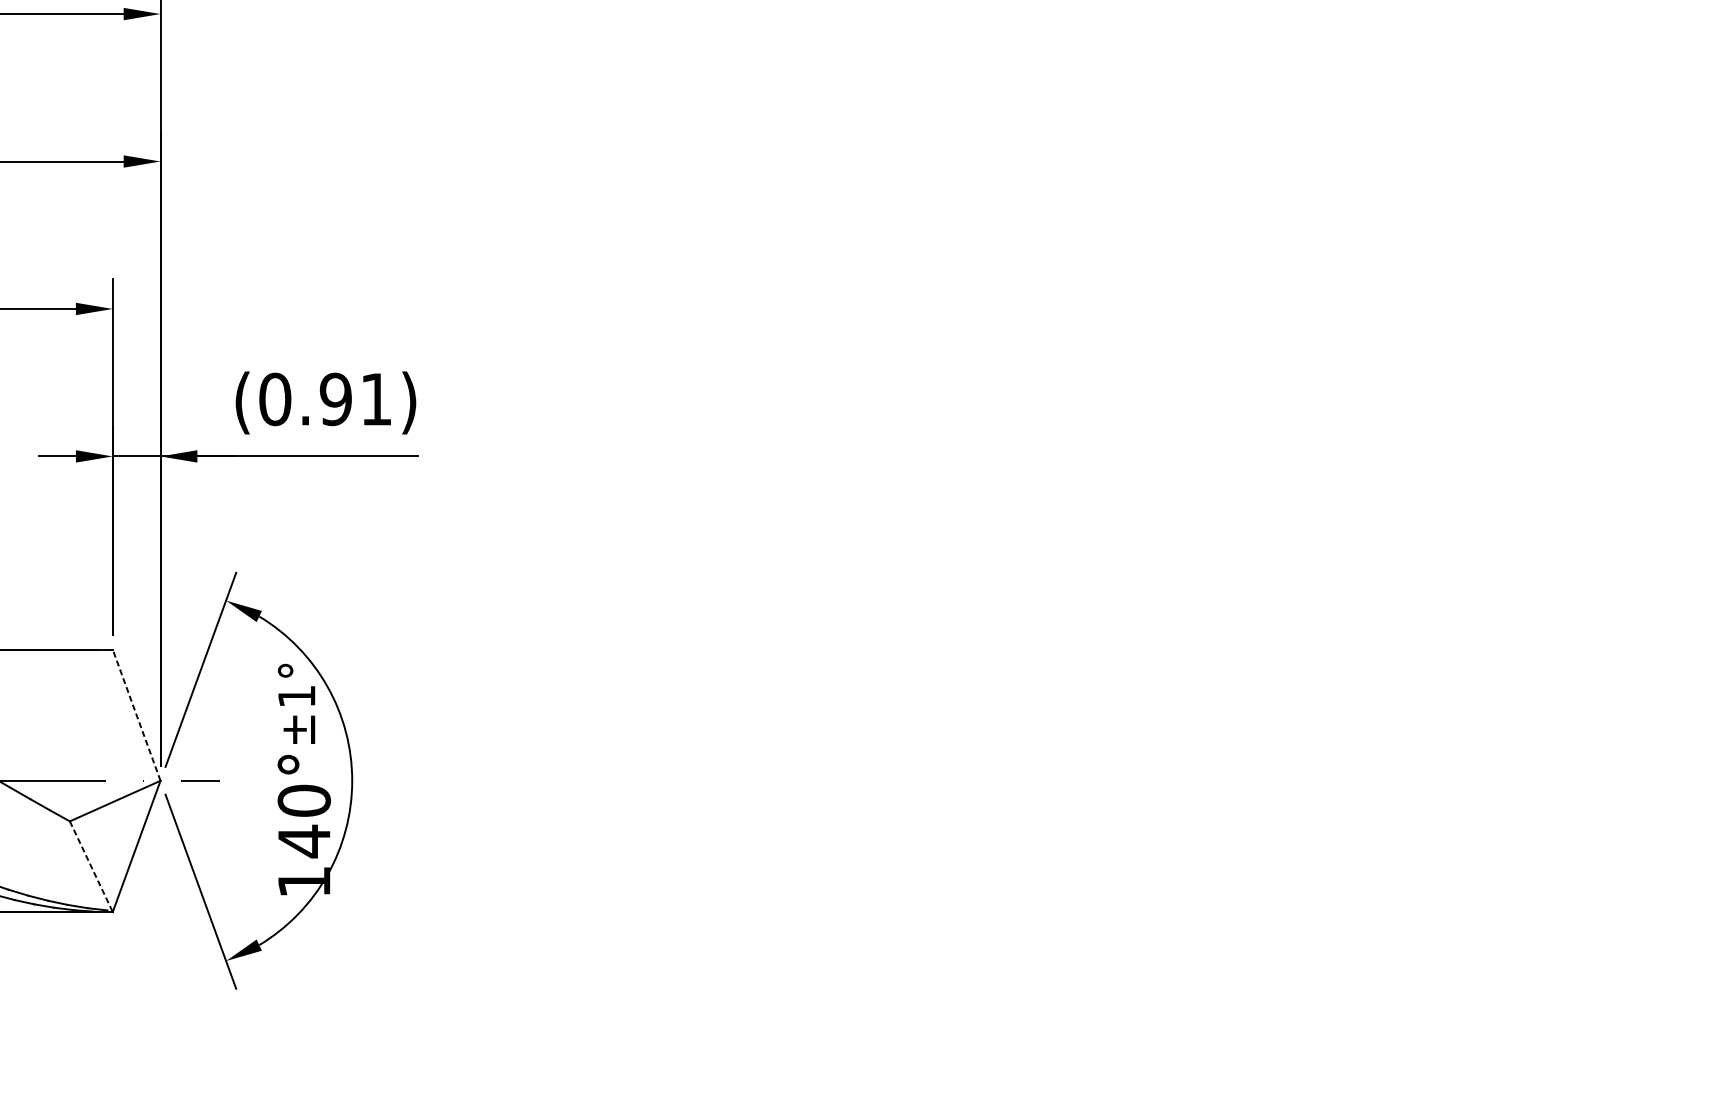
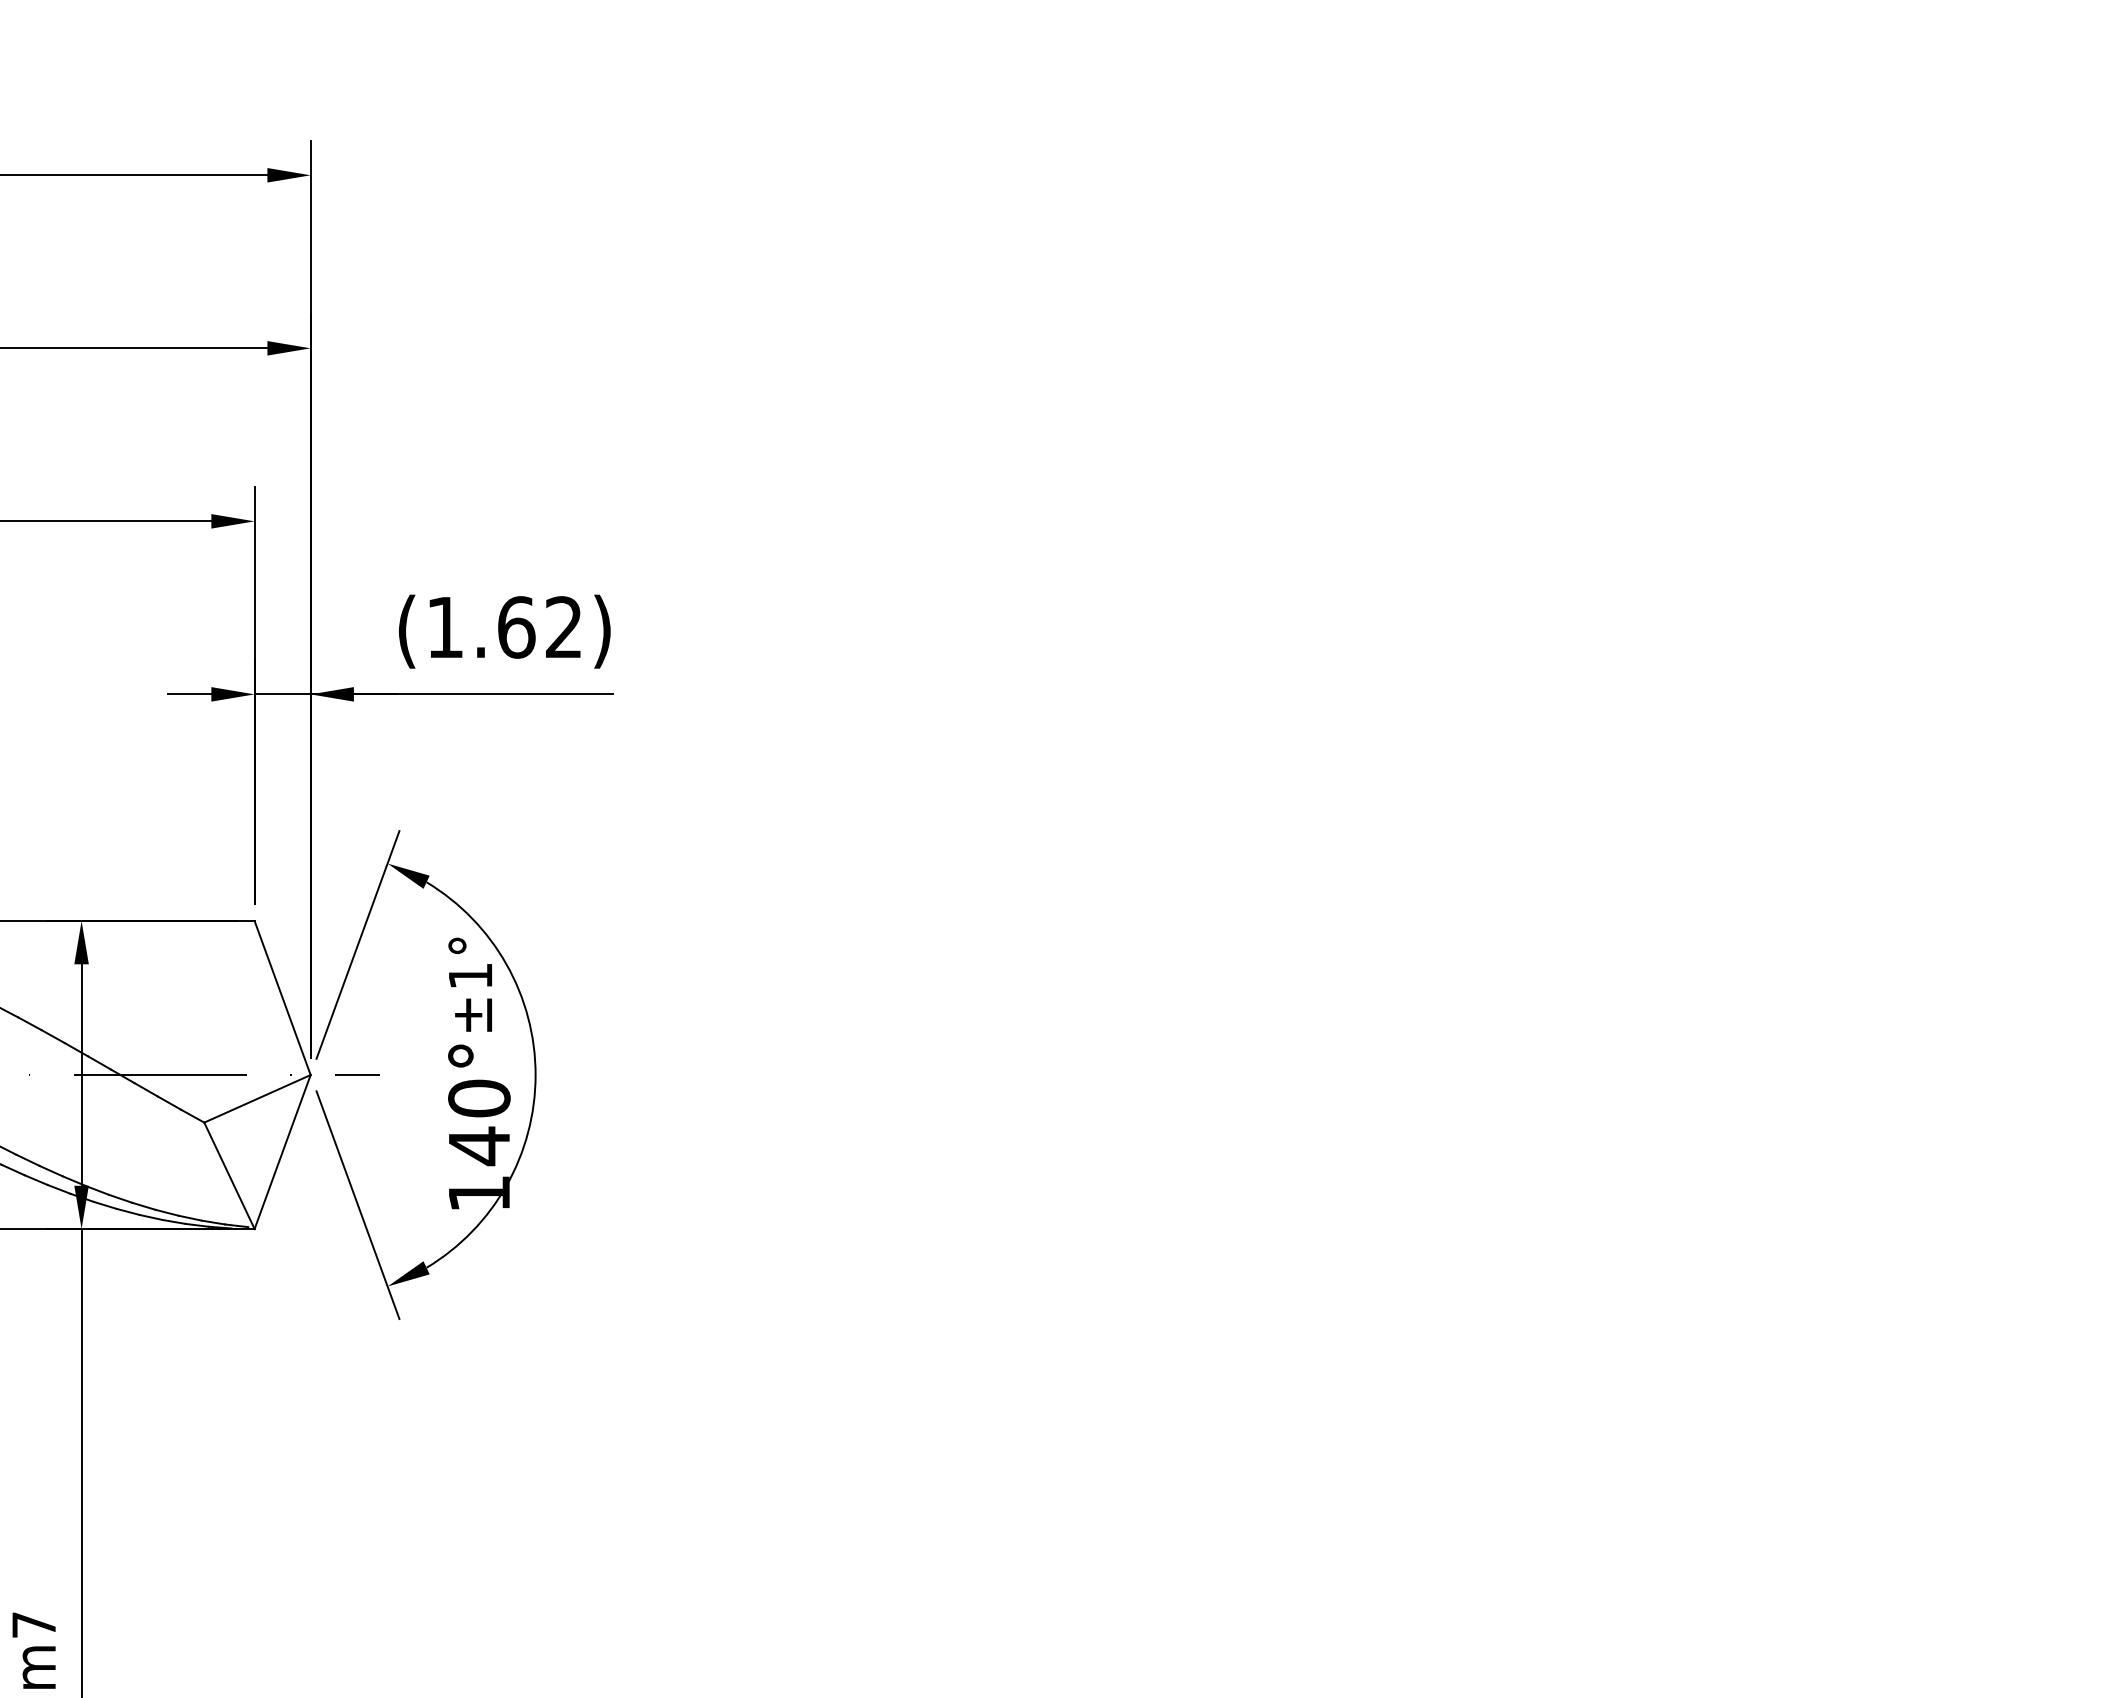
text: (324, 399) -> (503, 627), (0.91) -> (1.62)
line: (136, 715) -> (282, 998), dashed -> solid
line: (91, 866) -> (229, 1175), dashed -> solid

